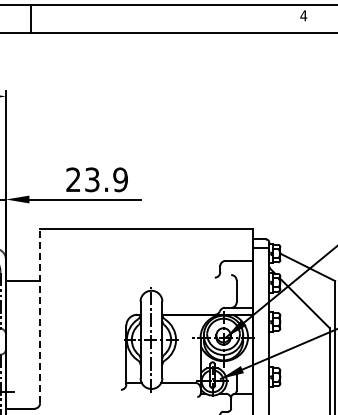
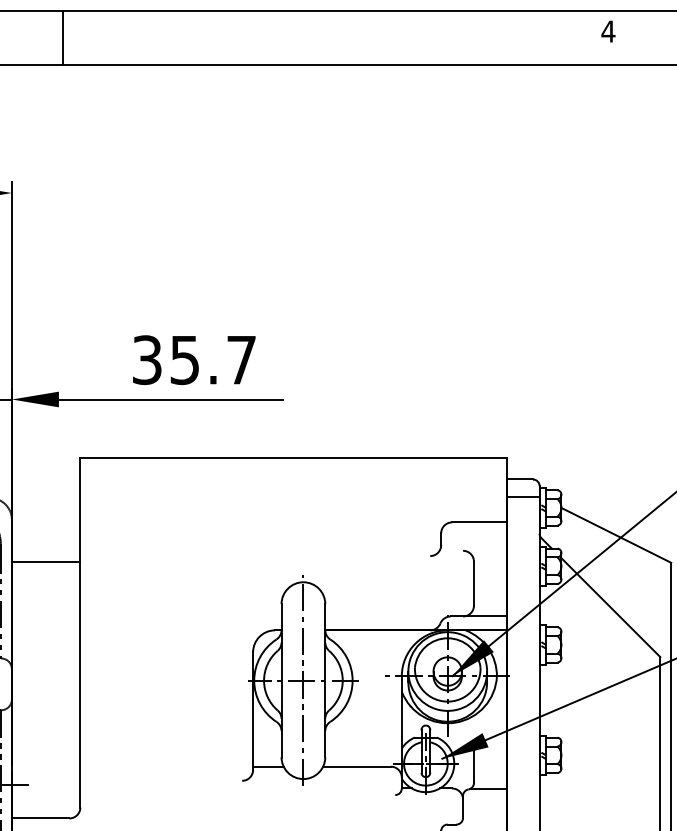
text: (96, 179) -> (193, 359), 23.9 -> 35.7
line: (40, 315) -> (81, 631), dashed -> solid

